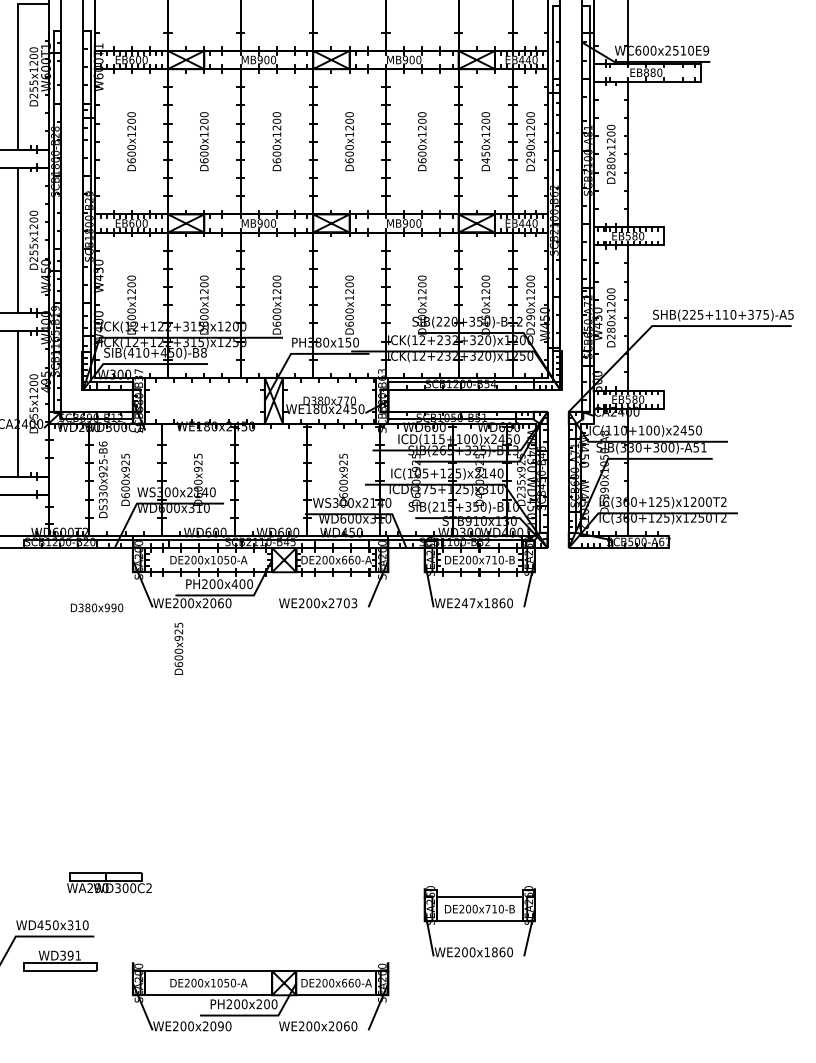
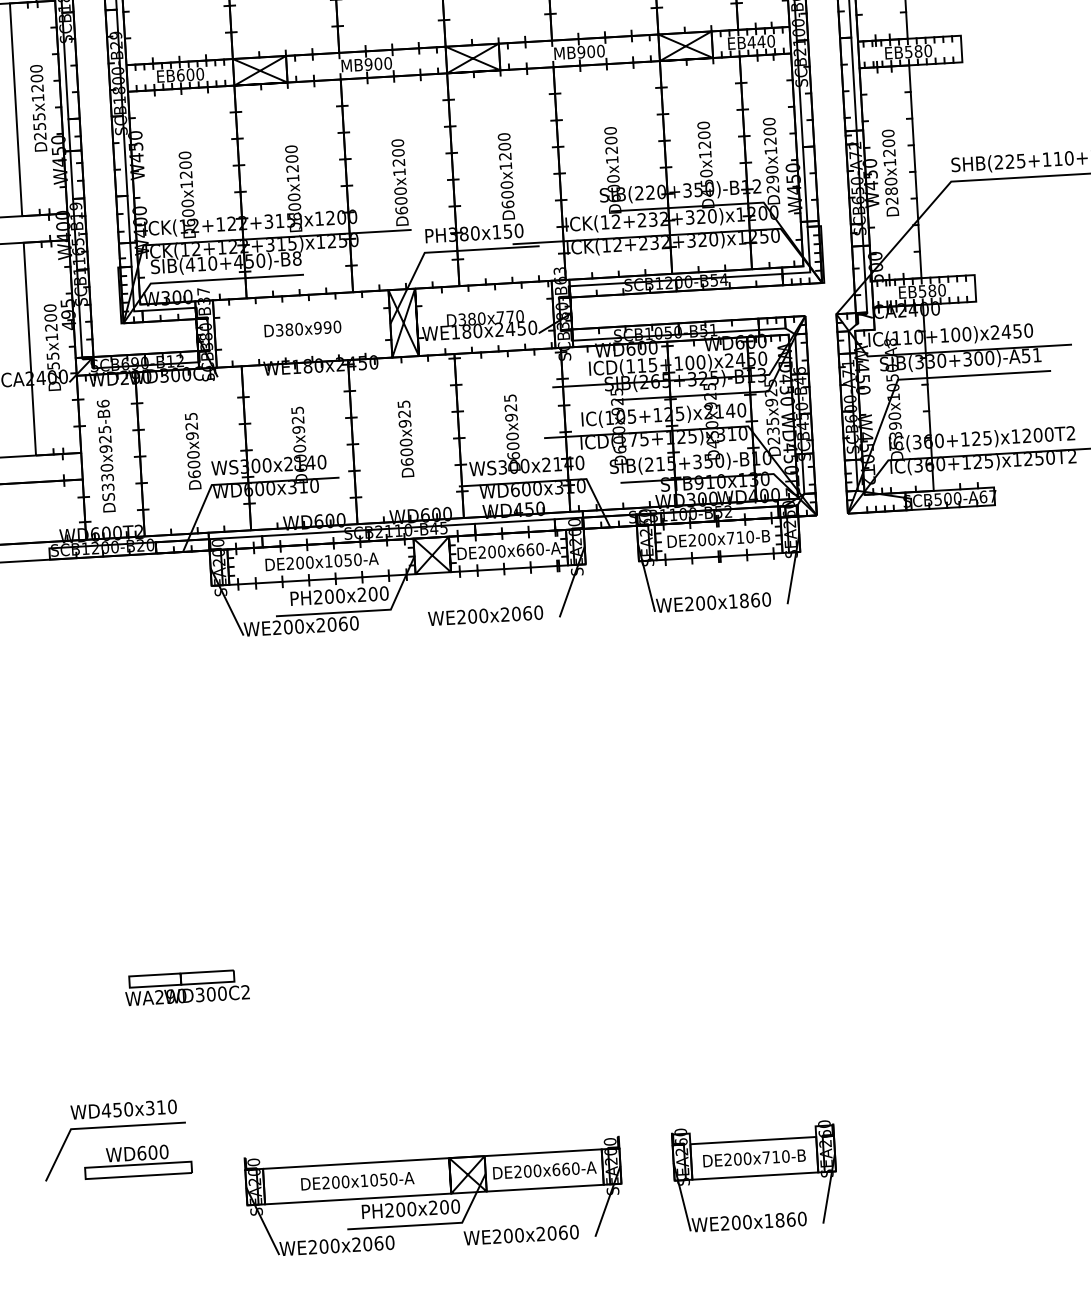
text: (103, 479) -> (106, 455), moved
text: (234, 583) -> (361, 593), PH200x400 -> PH200x200
text: (346, 603) -> (527, 613), WE200x2703 -> WE200x2060
text: (468, 603) -> (705, 603), WE247x1860 -> WE200x1860
text: (96, 607) -> (302, 328), moved
text: (178, 648) -> (405, 438), moved
part: (109, 882) -> (187, 987), moved
part: (479, 921) -> (754, 1176), moved
text: (70, 955) -> (152, 1152), WD391 -> WD600
text: (220, 1026) -> (378, 1243), WE200x2090 -> WE200x2060

